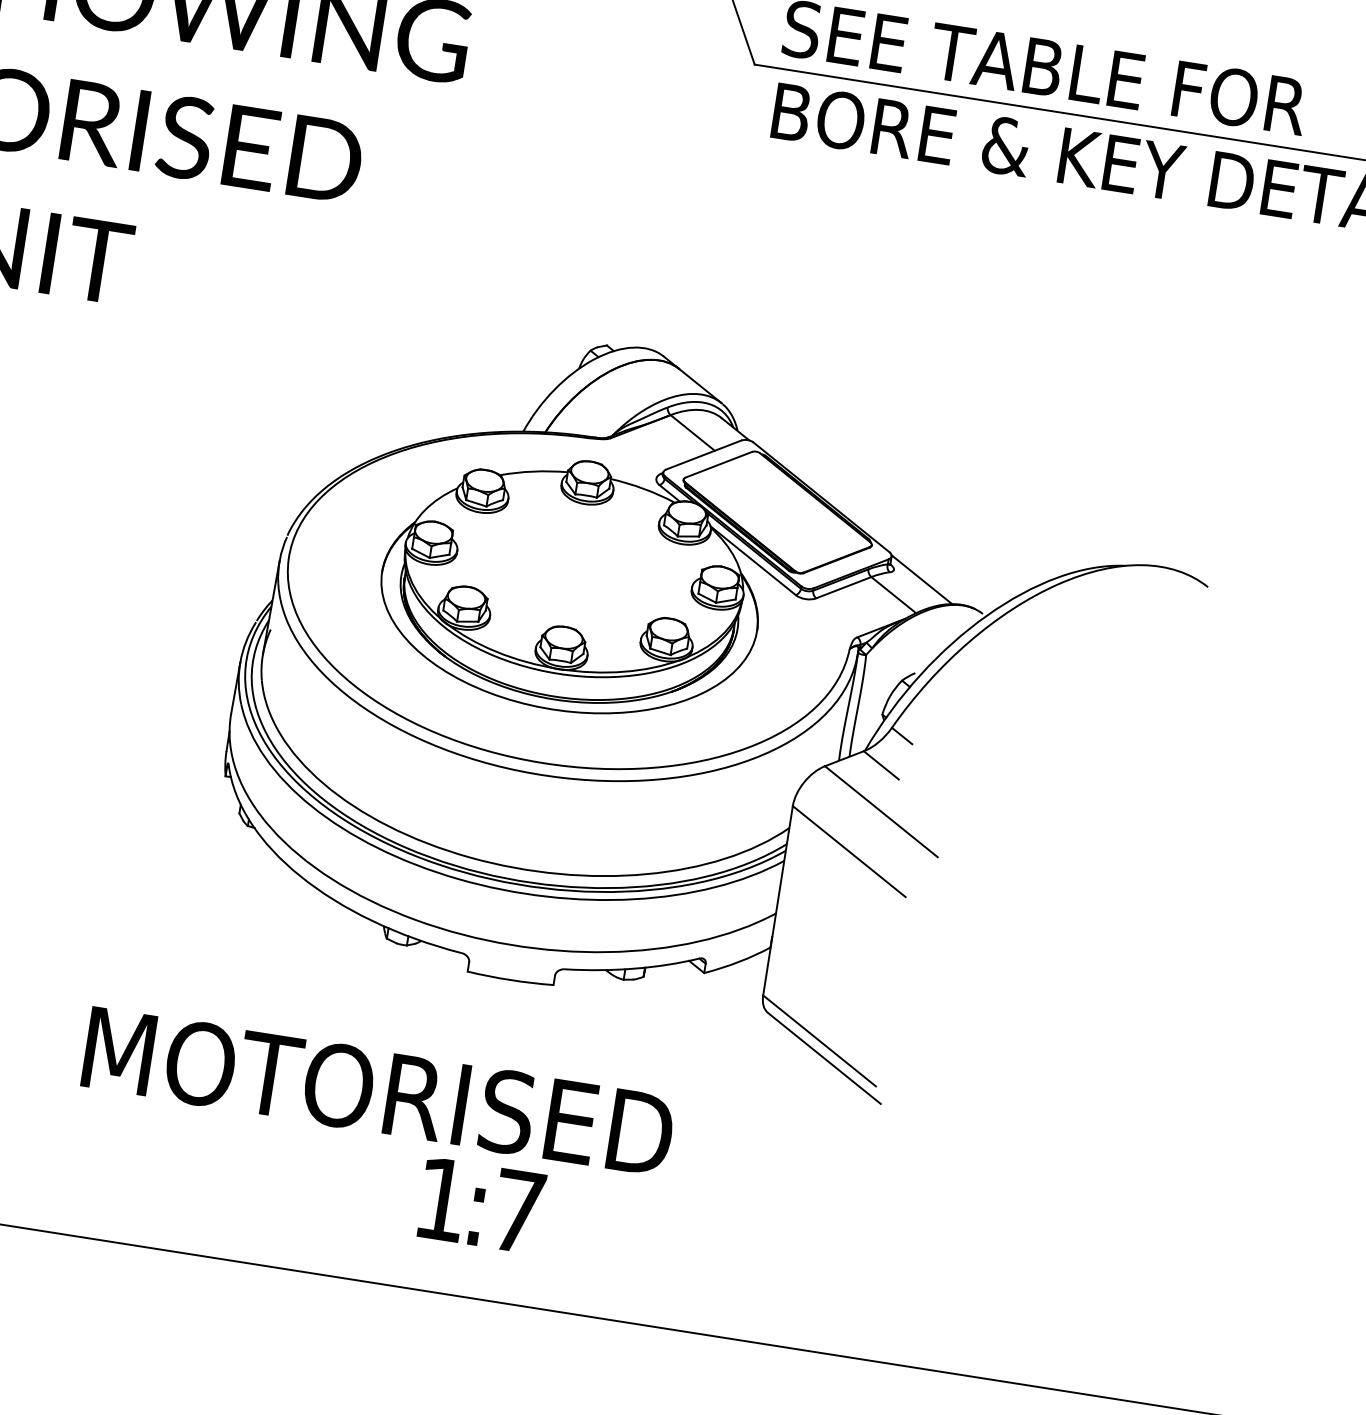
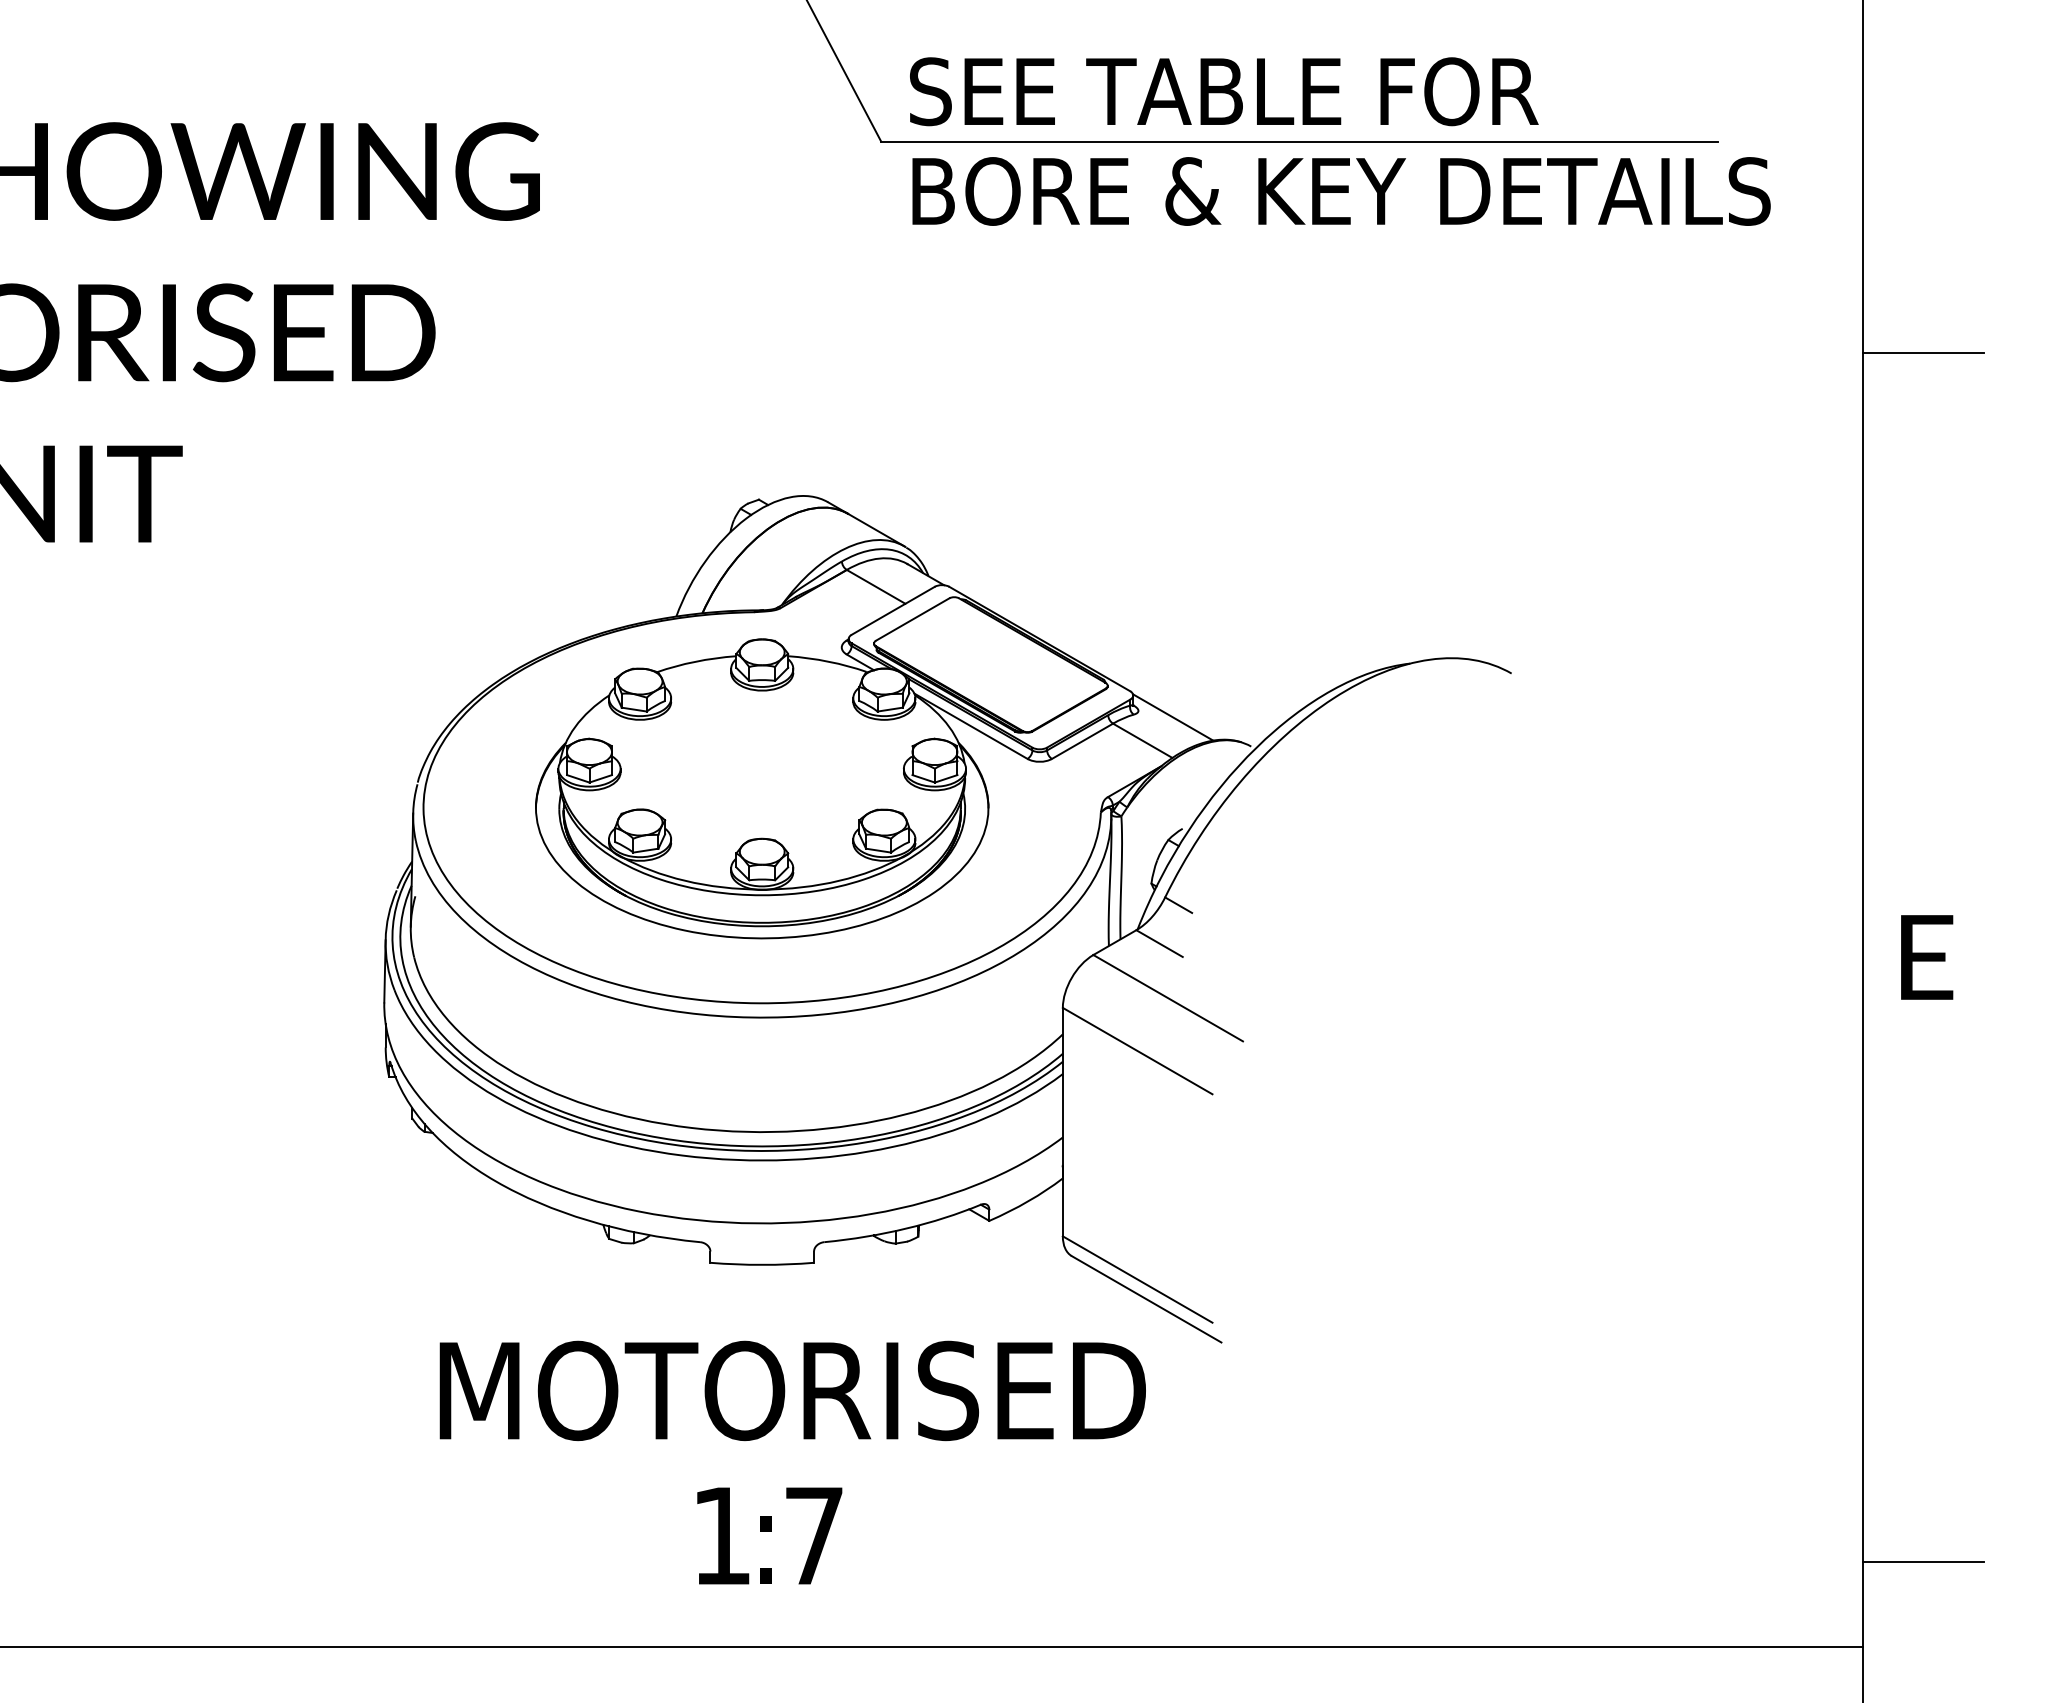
text: (378, 1091) -> (792, 1390), moved

